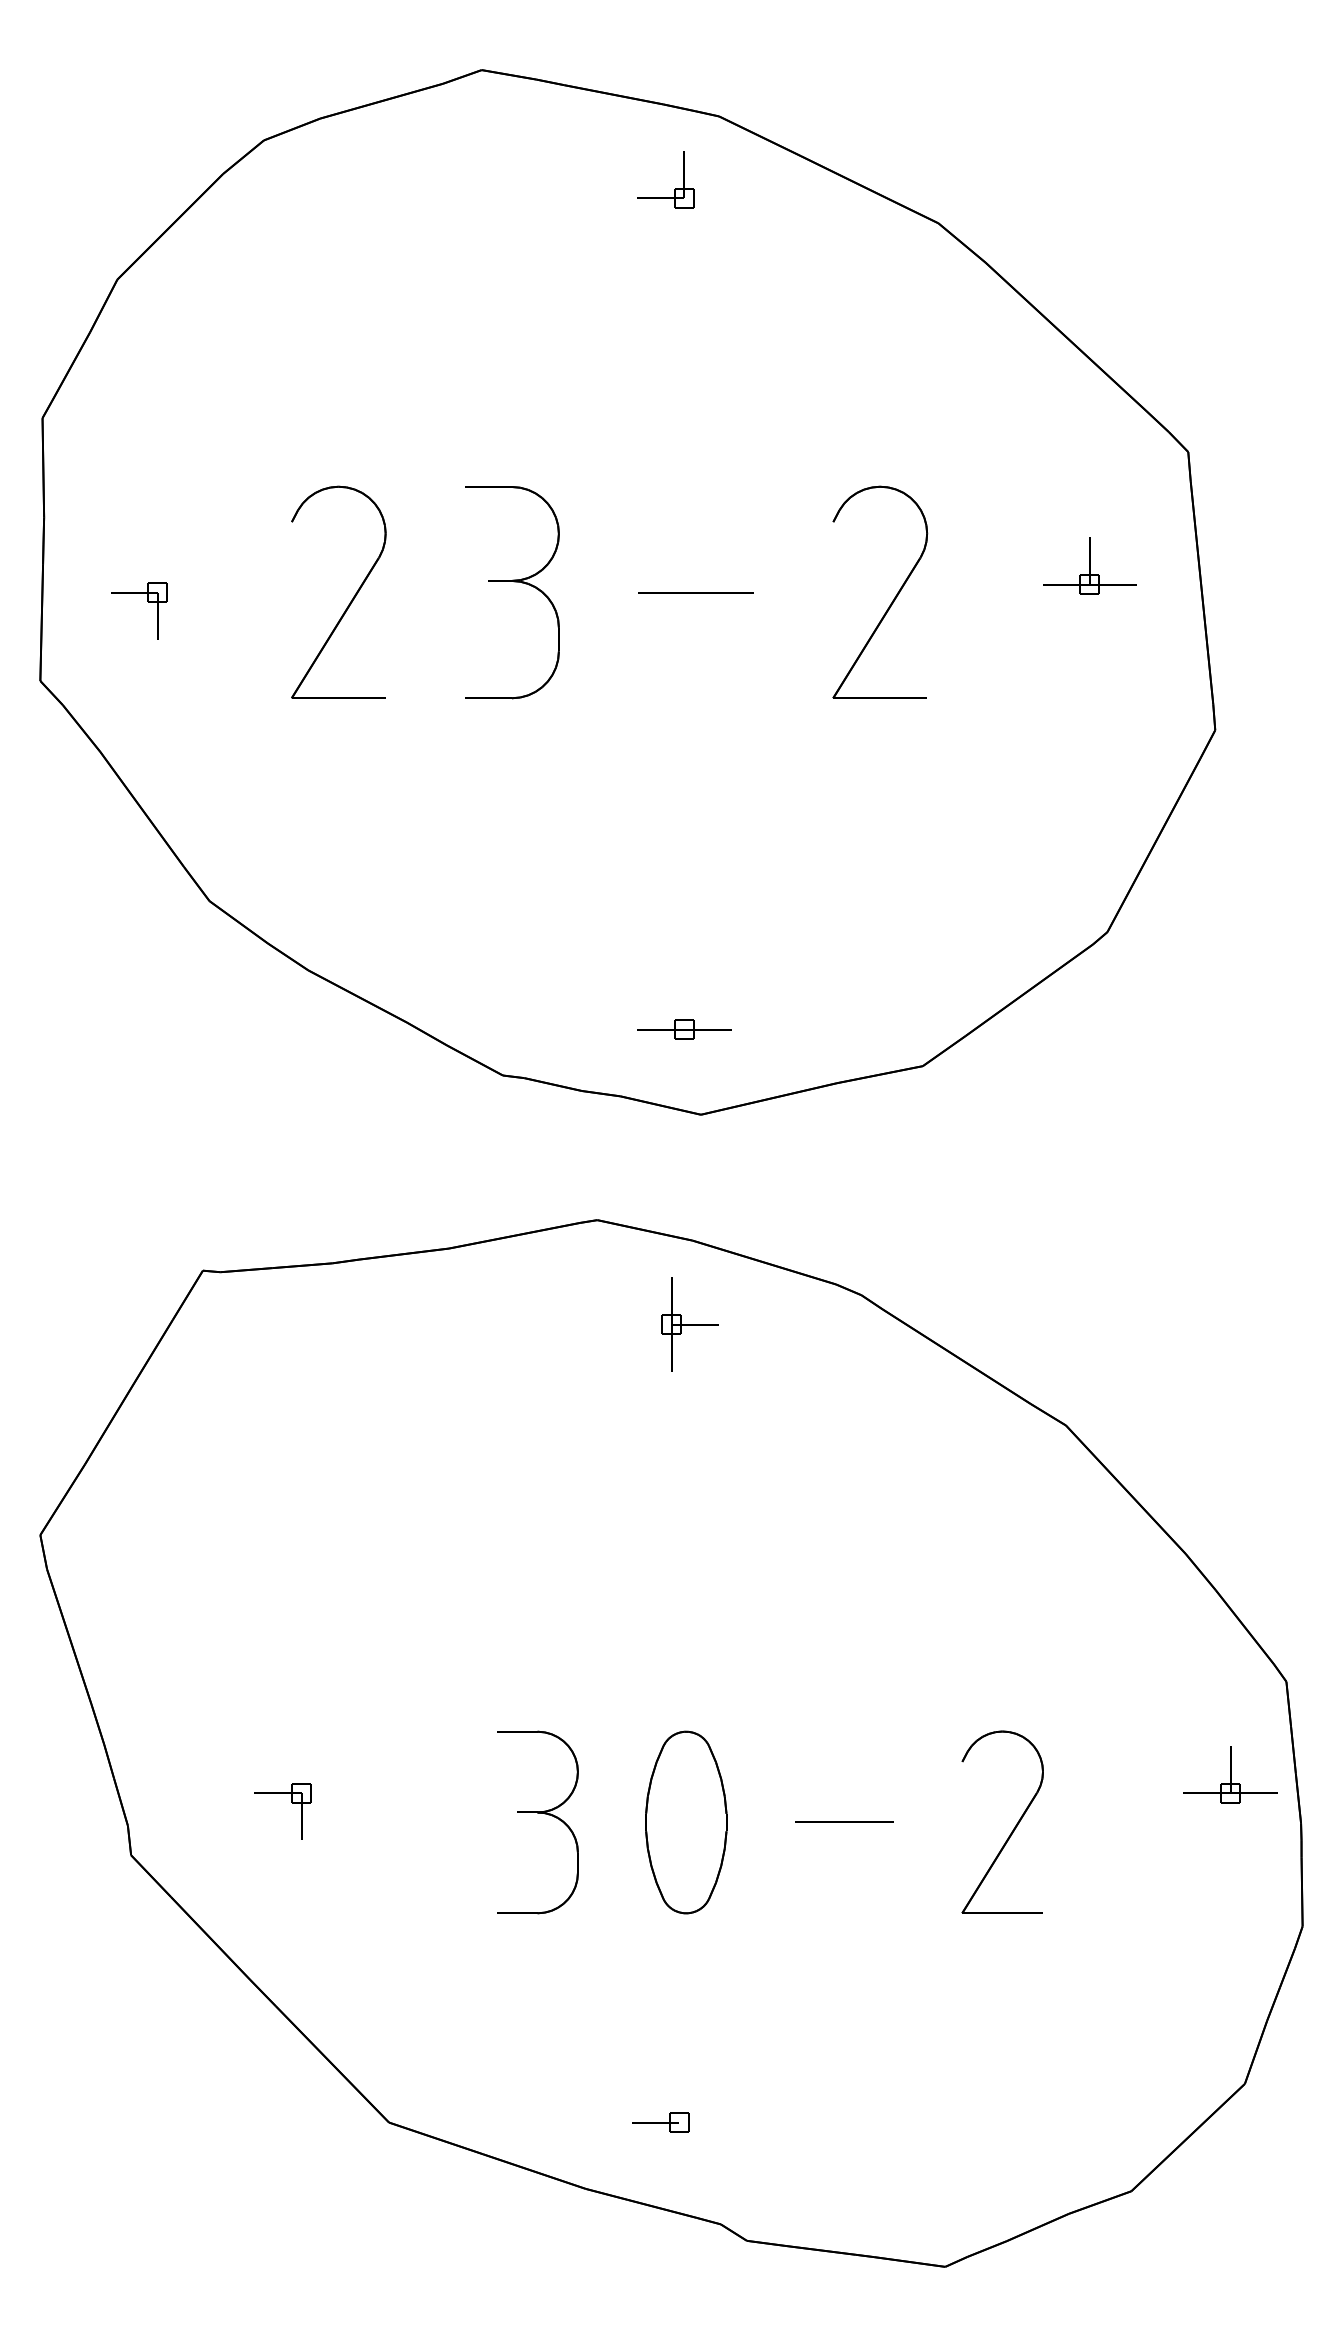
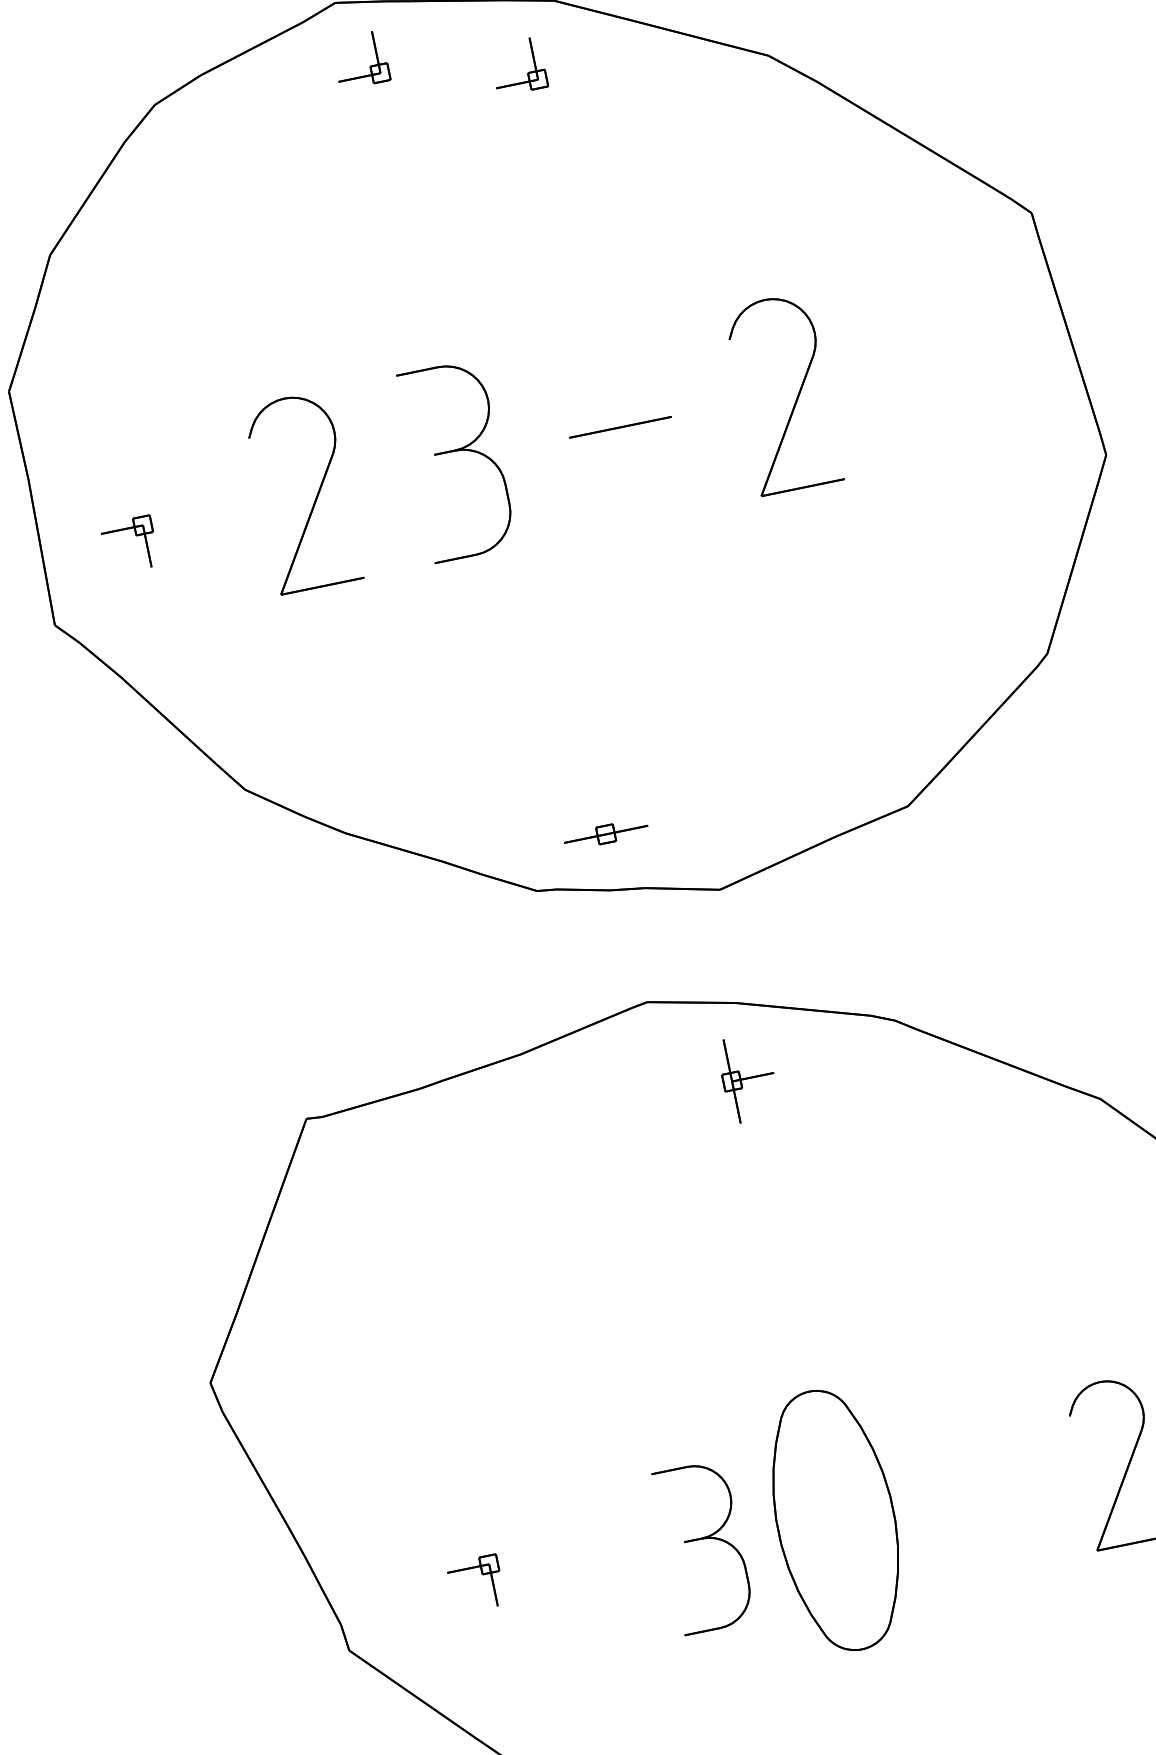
part: (506, 146) -> (371, 66), added
part: (1089, 565) -> (964, 331), removed
part: (684, 1029) -> (606, 834), moved
line: (844, 1821) -> (976, 1490), removed
part: (686, 1822) -> (836, 1520), size x1.6

